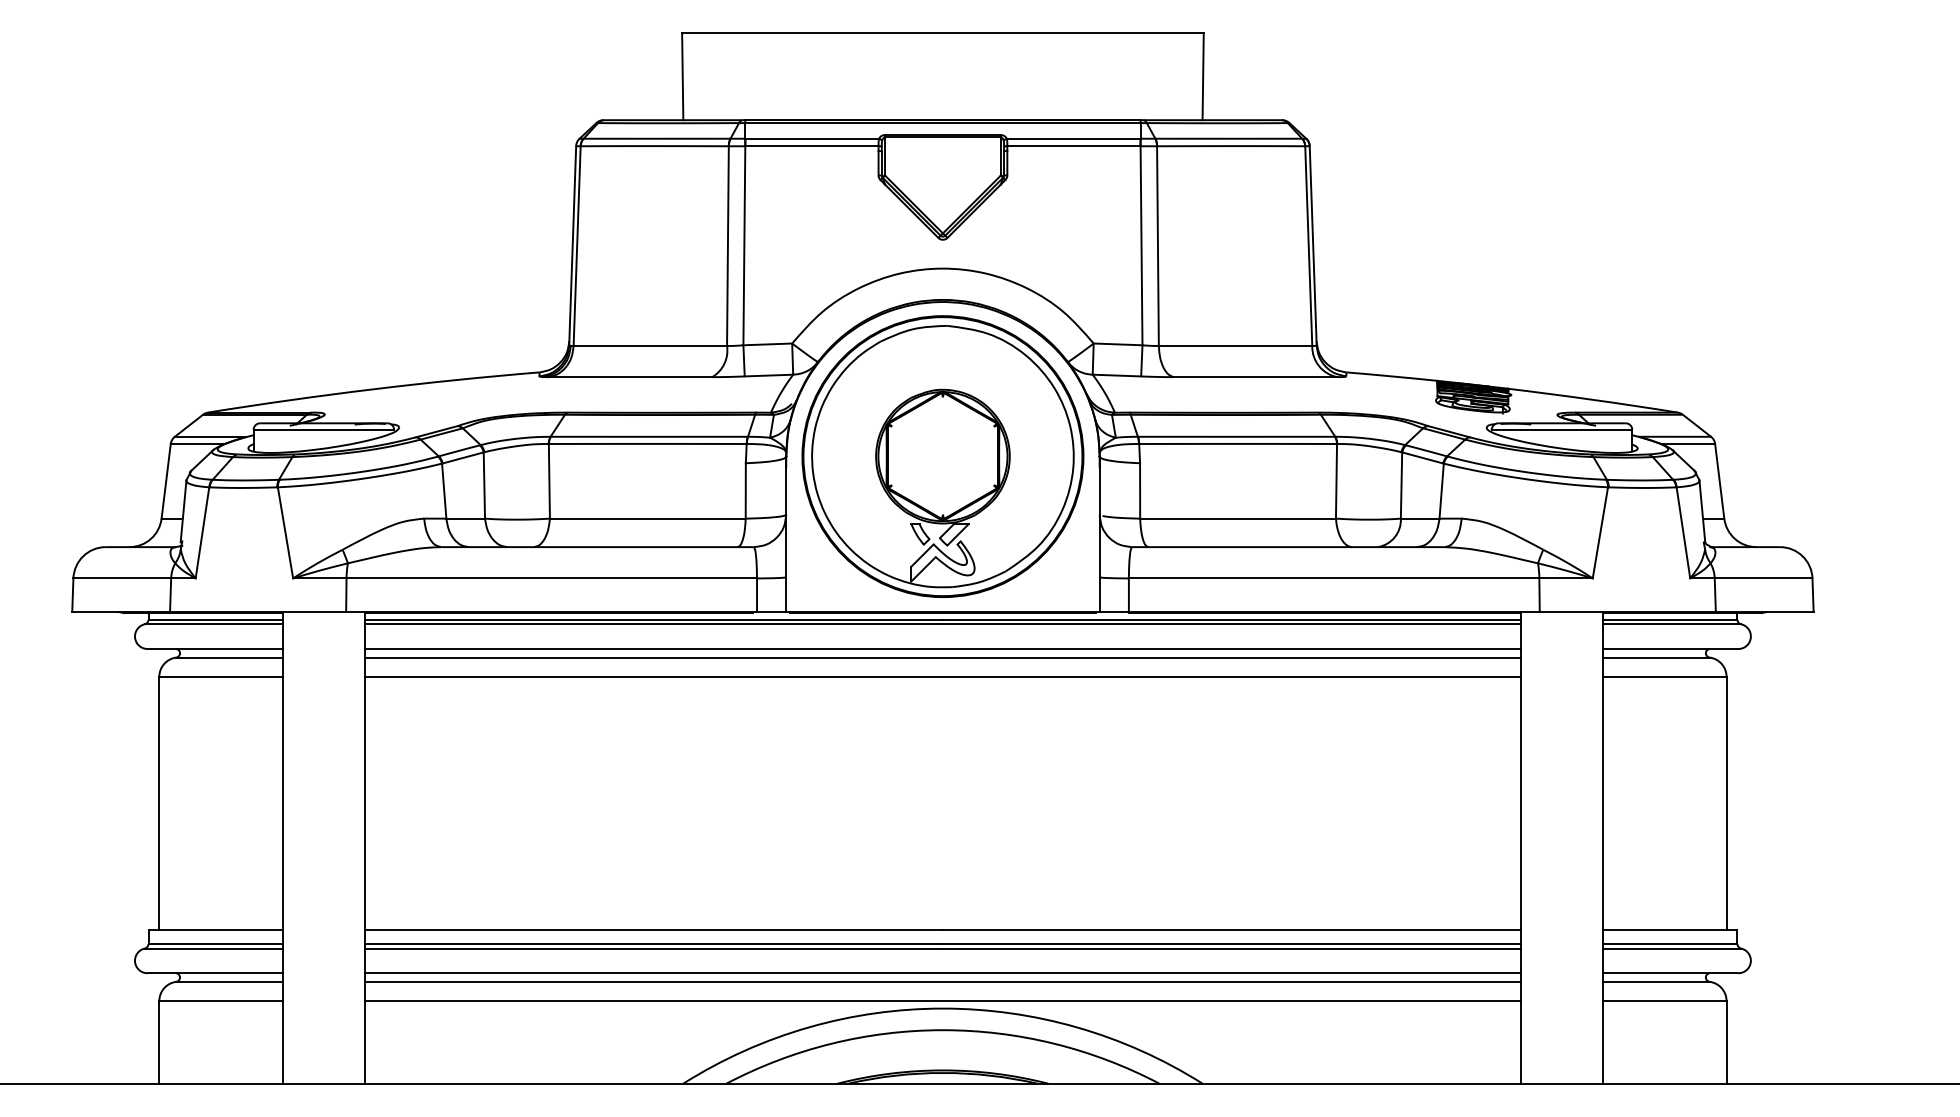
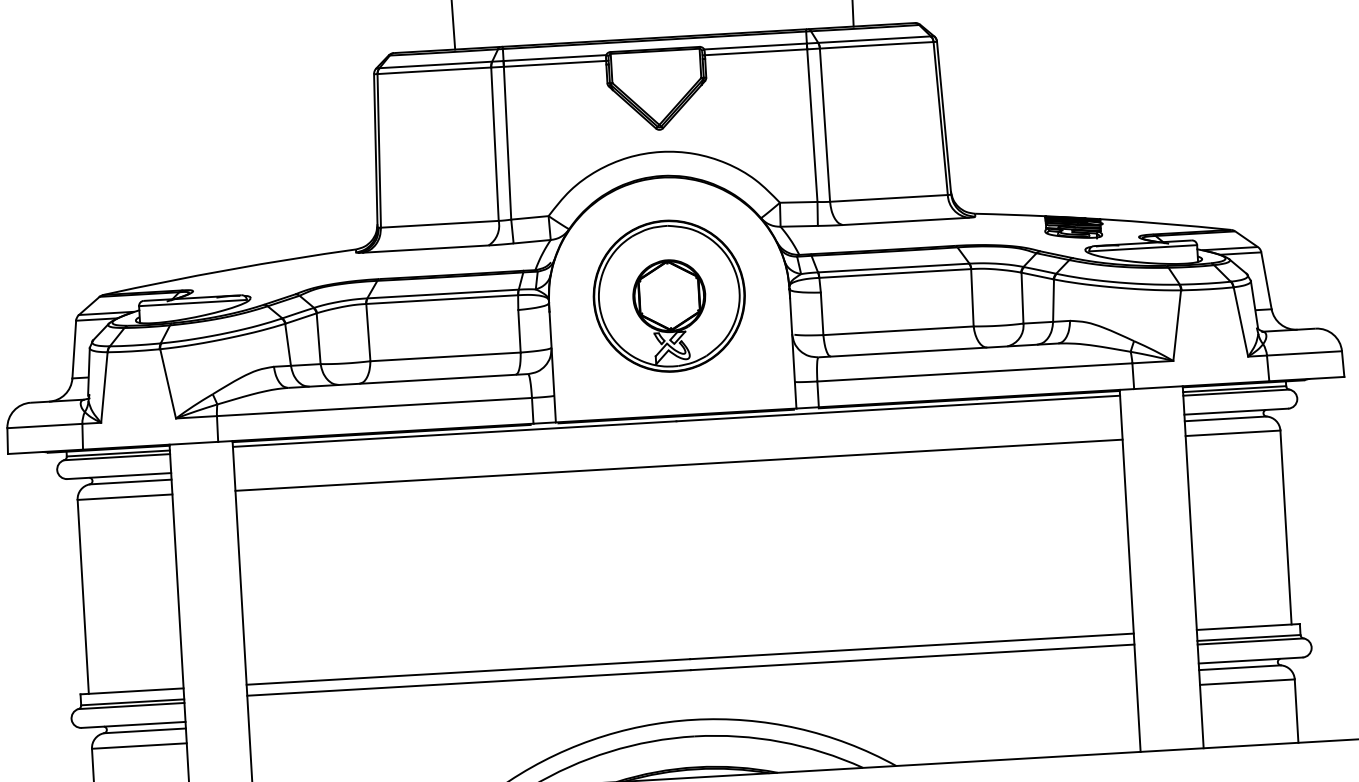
part: (942, 456) -> (668, 296), size x0.7
line: (942, 624) -> (676, 425), removed
line: (942, 648) -> (677, 443), removed
line: (942, 657) -> (677, 450), removed
line: (942, 948) -> (690, 673), removed
line: (942, 973) -> (691, 692), removed
line: (942, 981) -> (692, 699), removed
line: (942, 1001) -> (693, 714), removed

